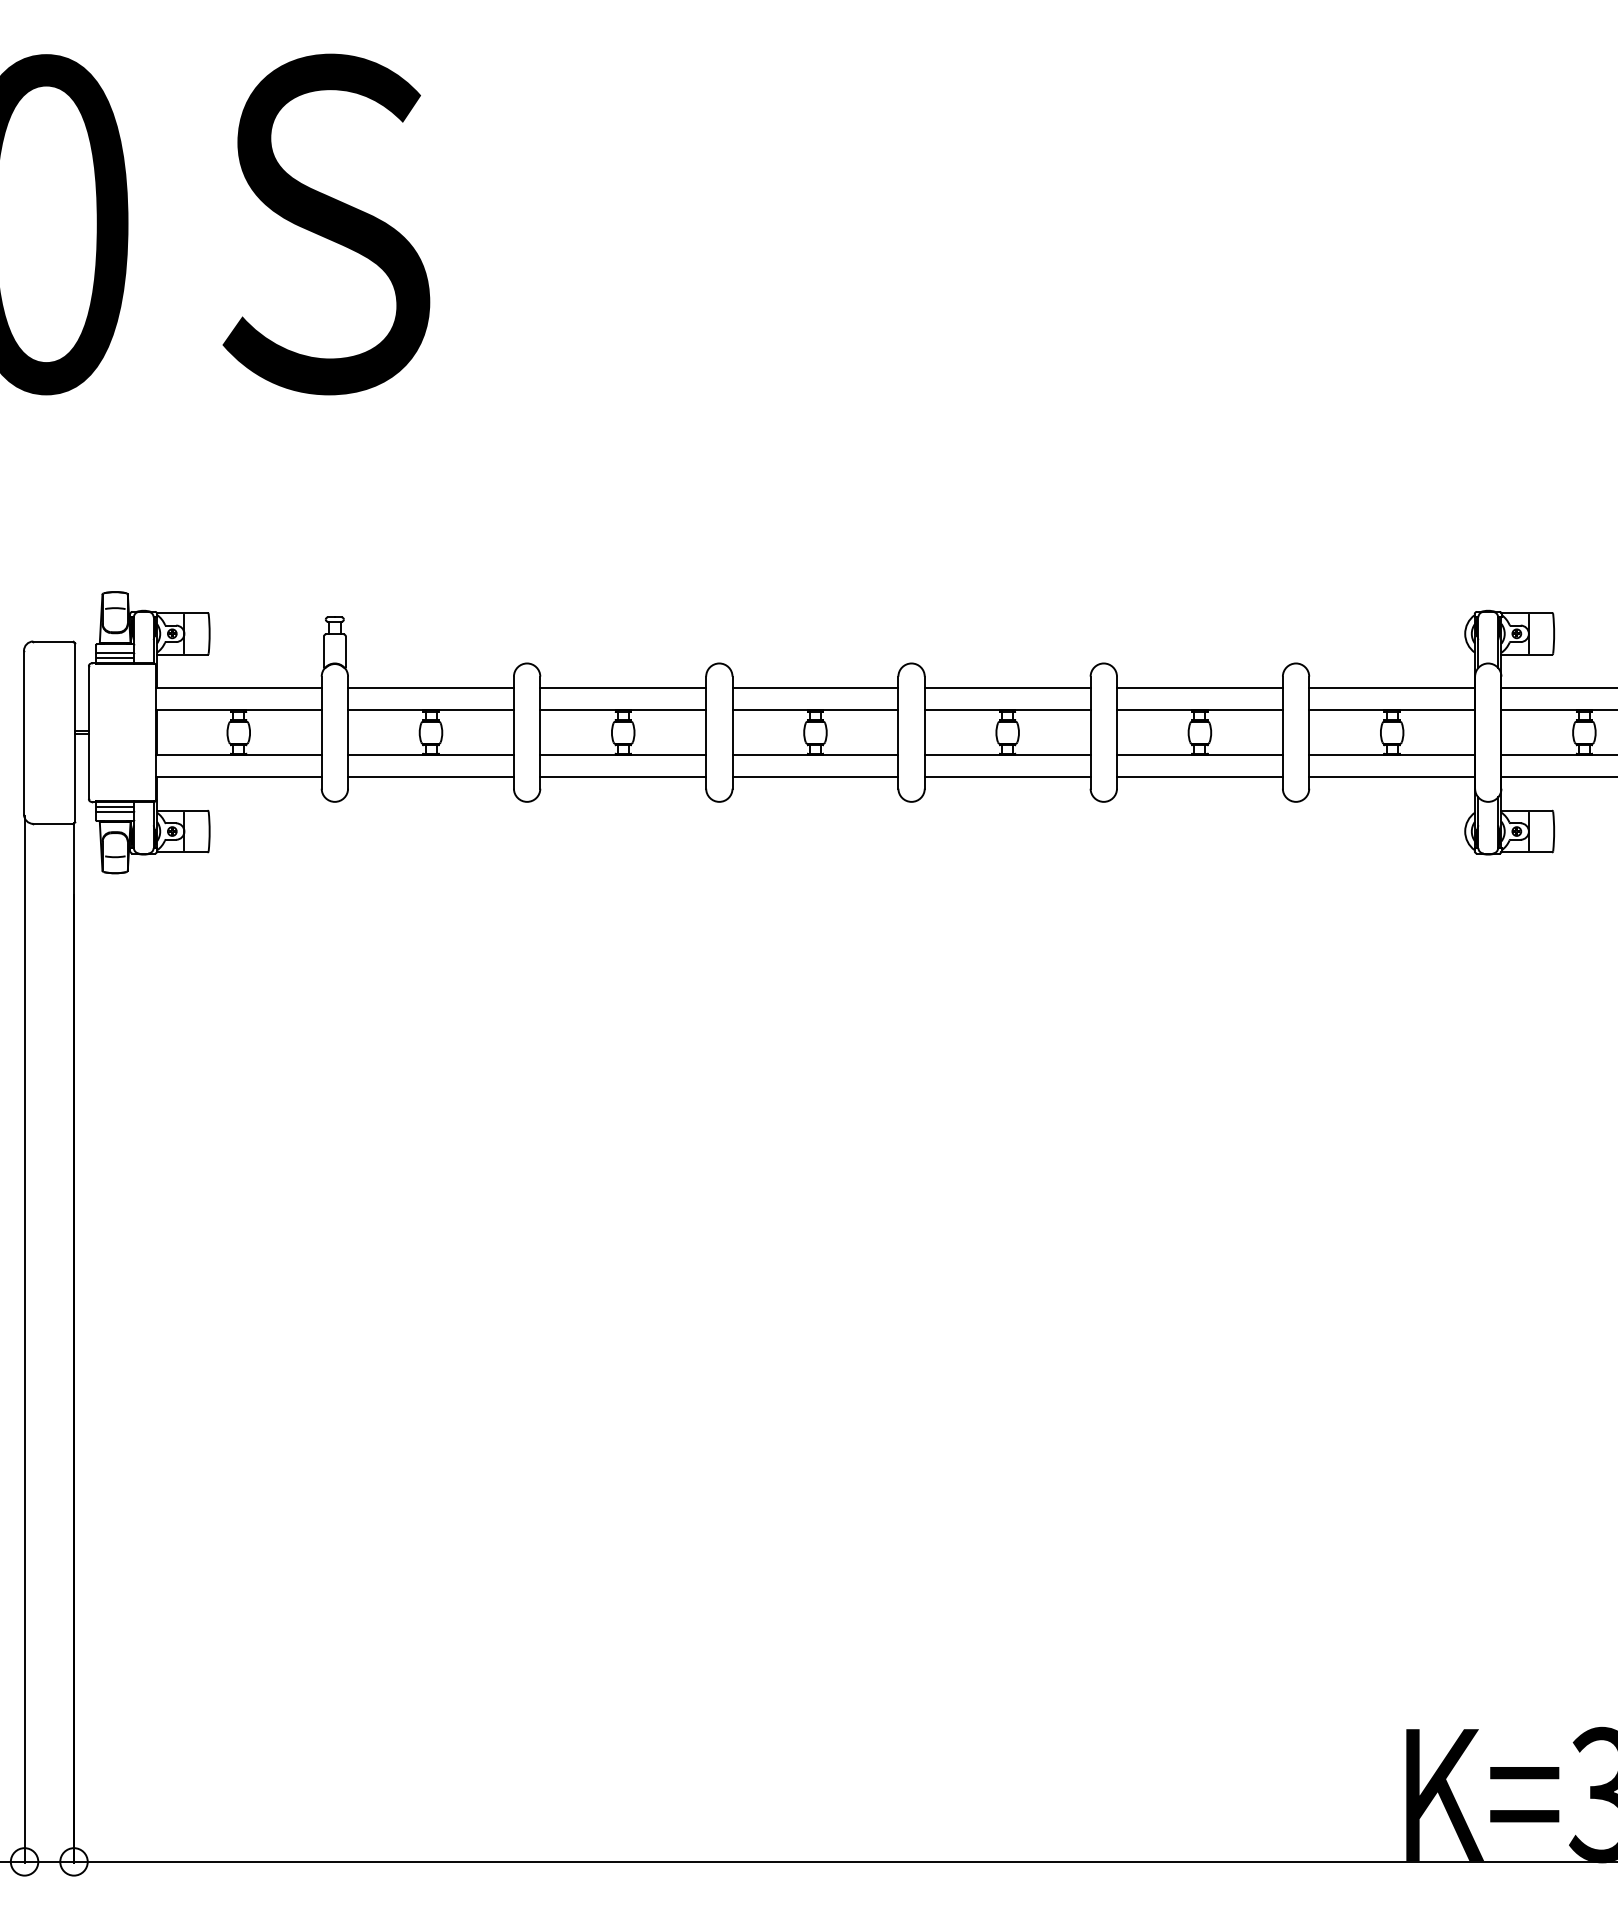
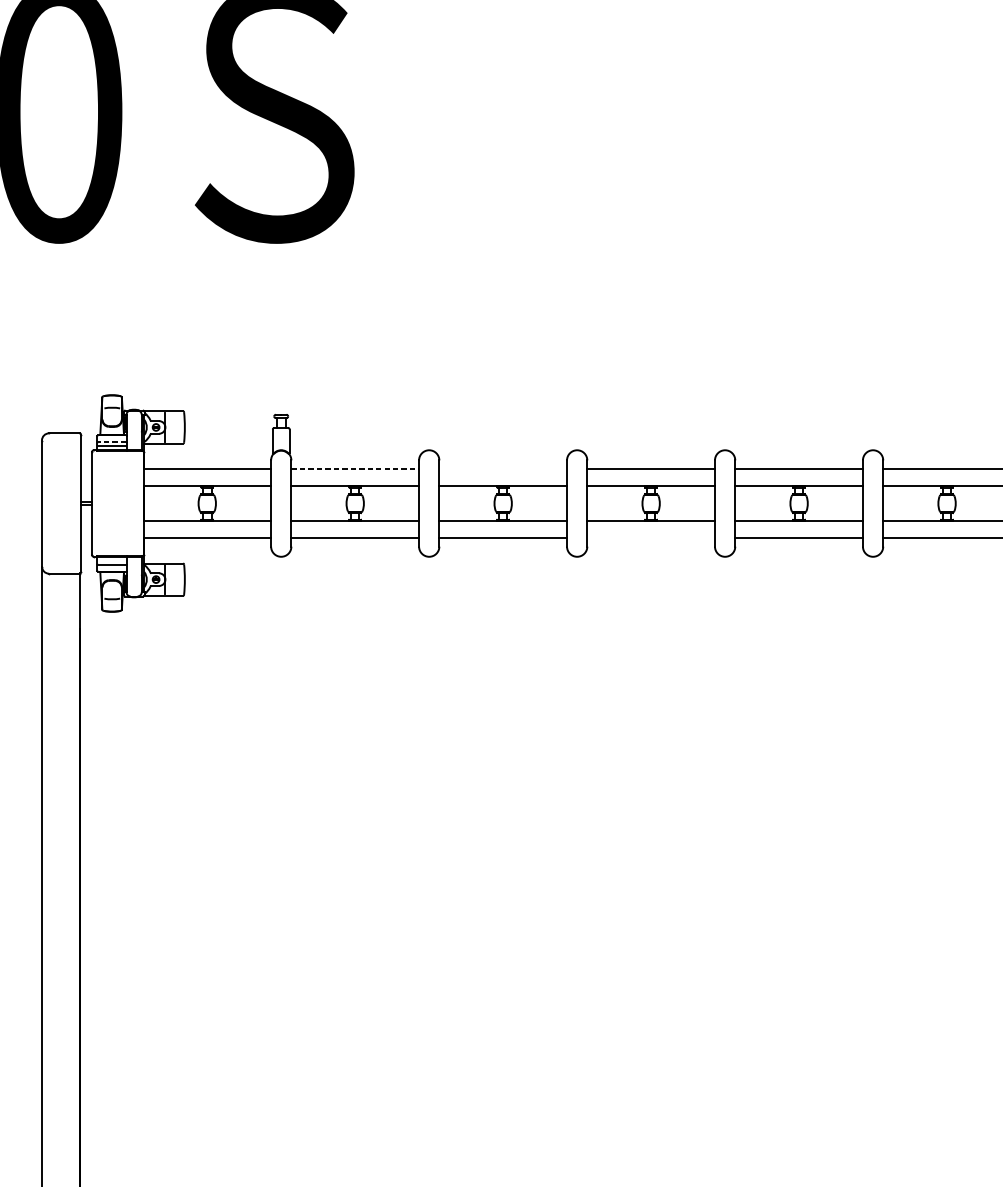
line: (114, 653) -> (111, 442), solid -> dashed
line: (431, 688) -> (355, 469), solid -> dashed
line: (623, 688) -> (503, 469), removed
line: (815, 777) -> (651, 538), removed
line: (114, 807) -> (111, 561), removed

